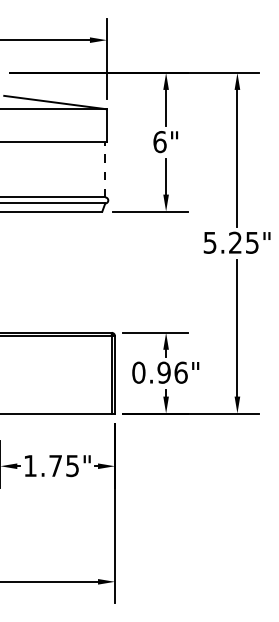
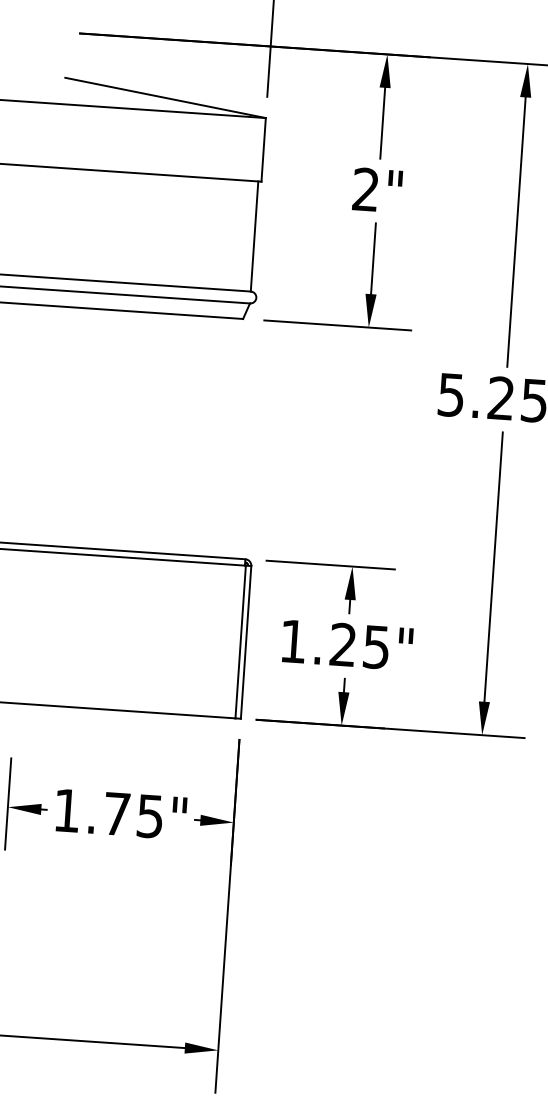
text: (159, 142) -> (365, 190), 6" -> 2"
line: (105, 169) -> (254, 236), dashed -> solid
text: (159, 372) -> (334, 643), 0.96" -> 1.25"

